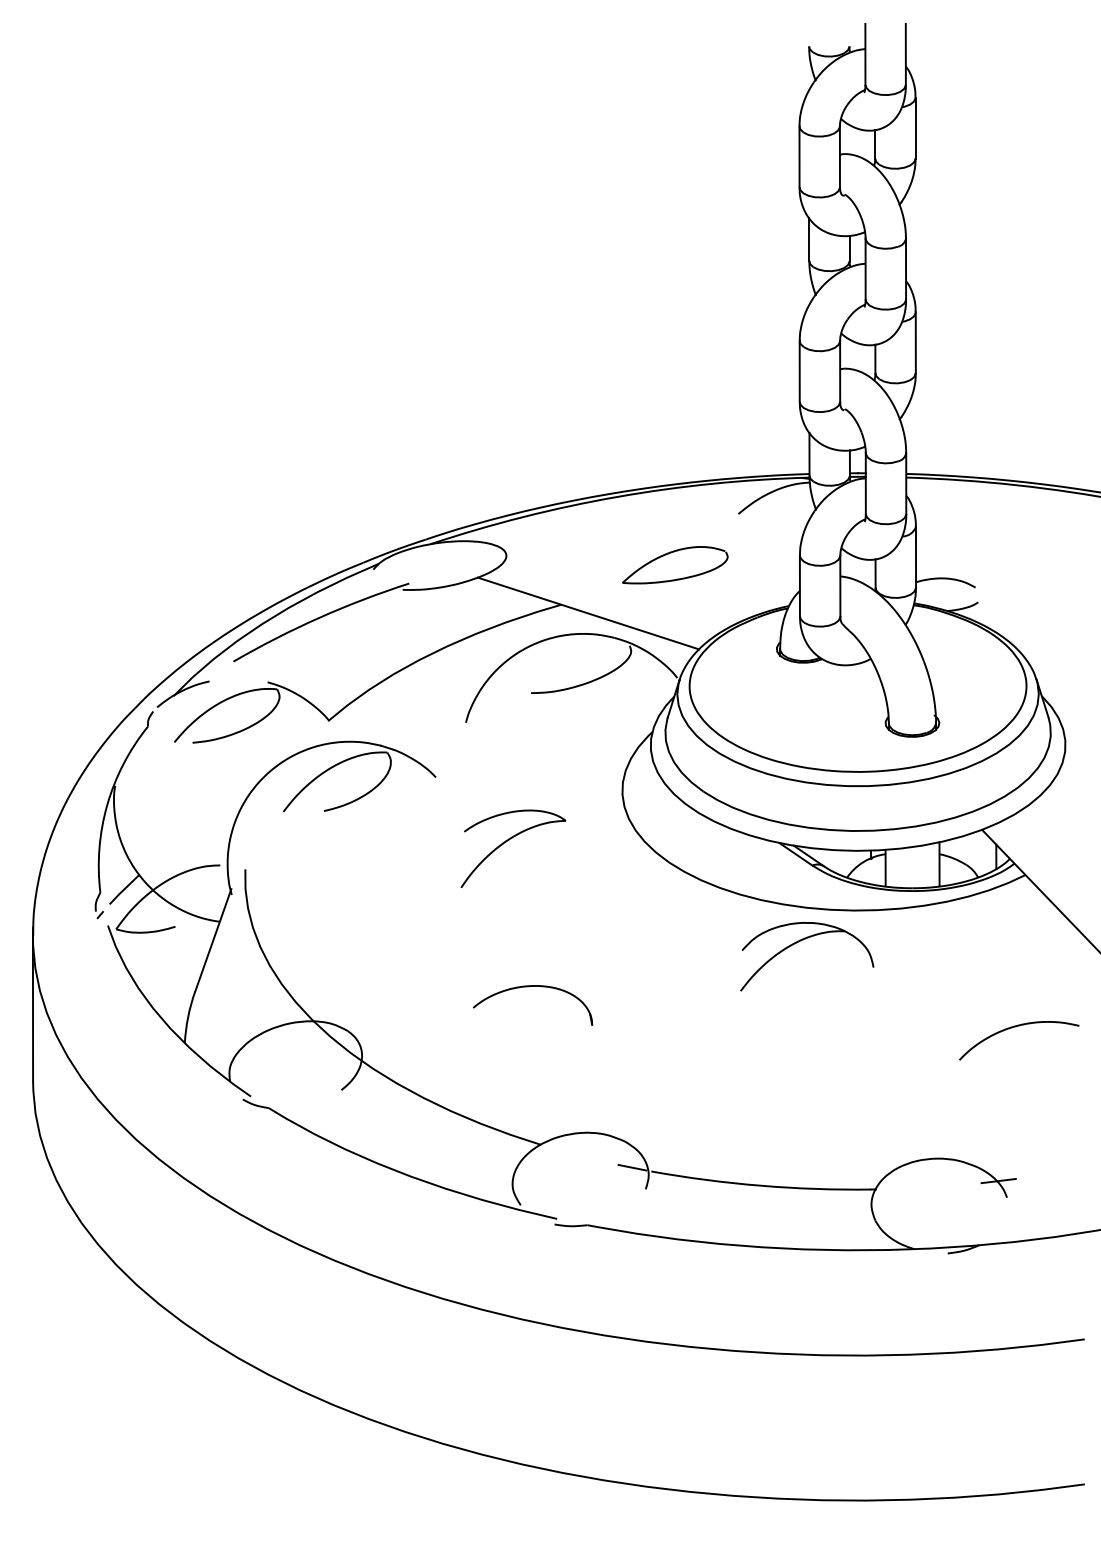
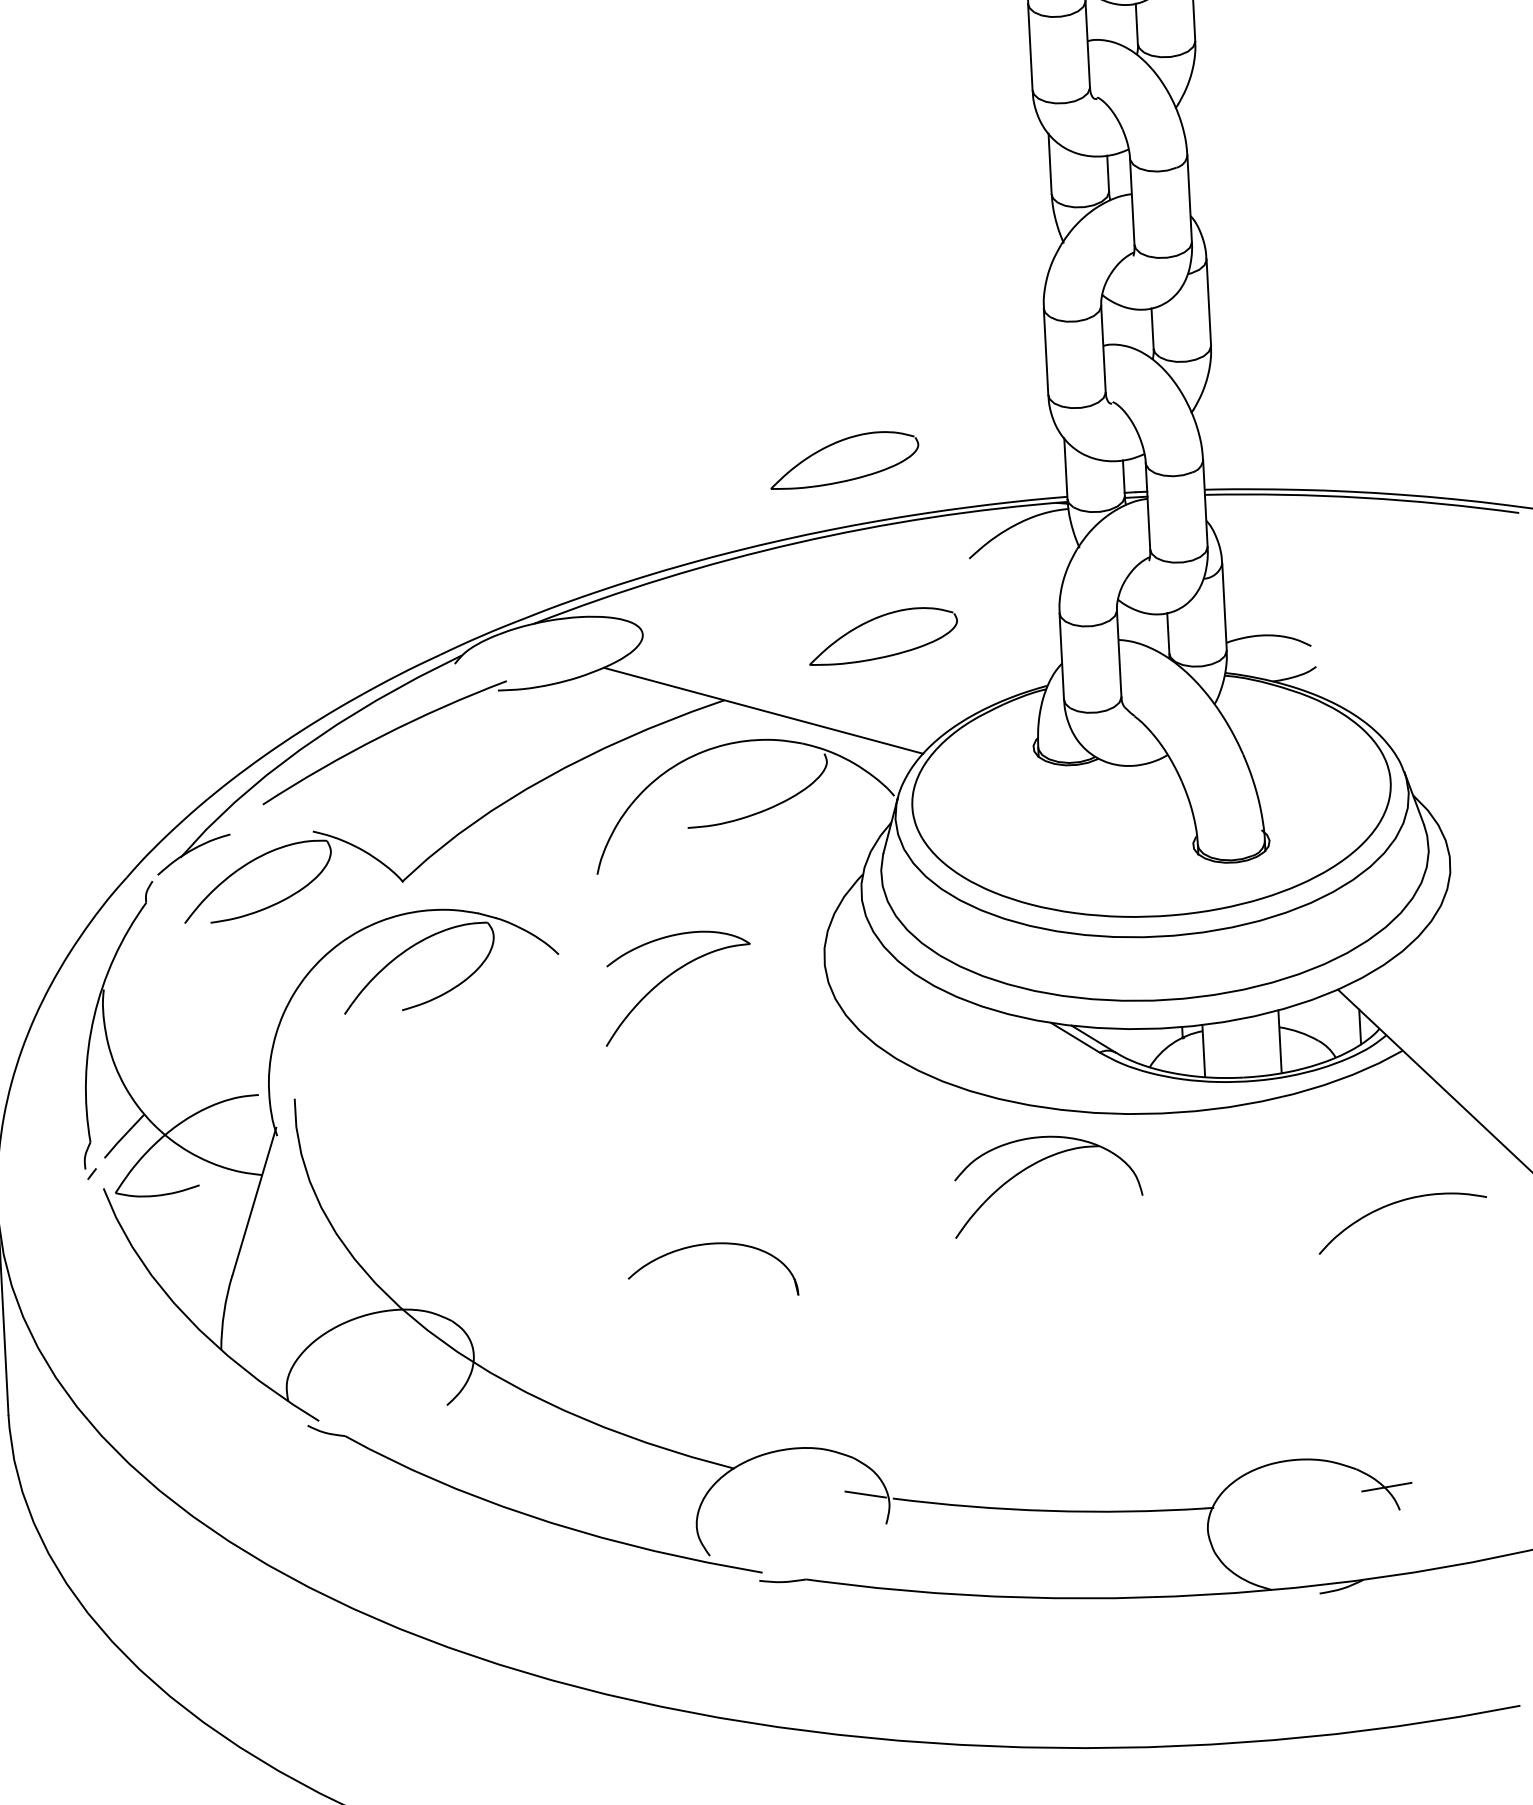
part: (654, 440) -> (844, 460), added
part: (509, 840) -> (671, 975), moved
part: (799, 942) -> (1035, 1165), moved
curve: (1015, 1027) -> (1396, 1204), moved

